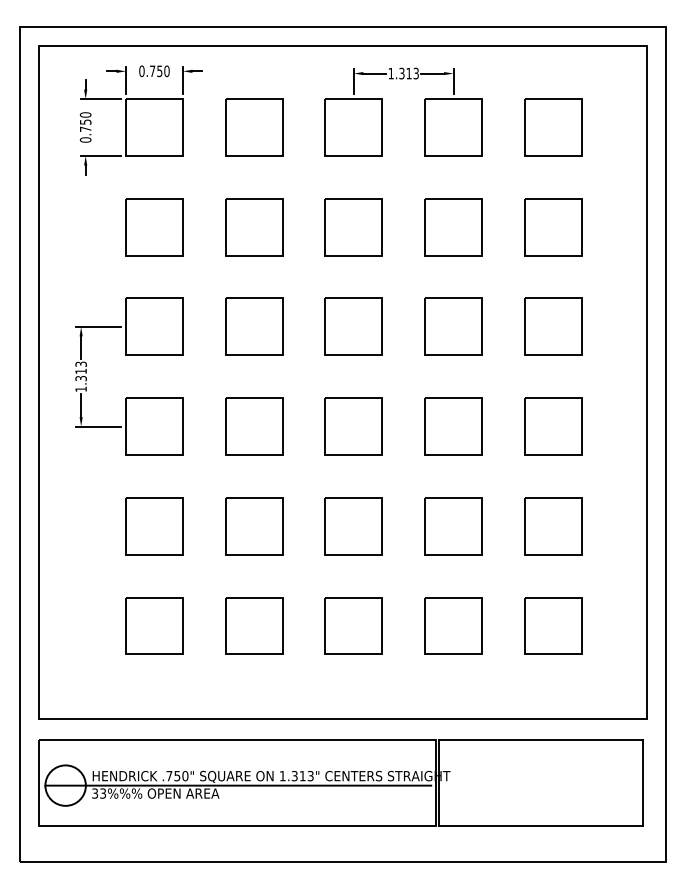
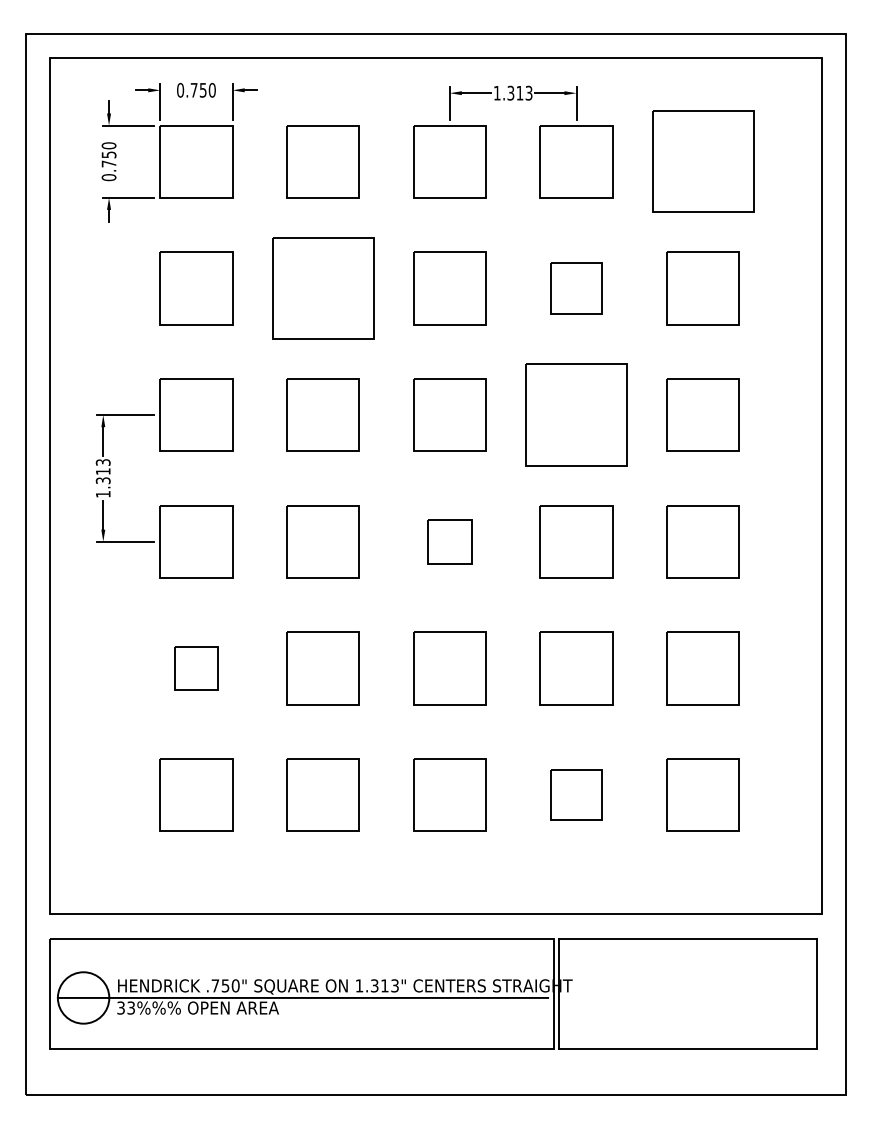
part: (552, 127) -> (702, 161), size x1.4
part: (253, 227) -> (322, 288), size x1.4
part: (453, 227) -> (576, 288), size x0.7
part: (453, 326) -> (576, 414), size x1.4
part: (353, 426) -> (449, 541), size x0.6
part: (154, 526) -> (196, 668), size x0.6
part: (453, 625) -> (576, 794), size x0.7

